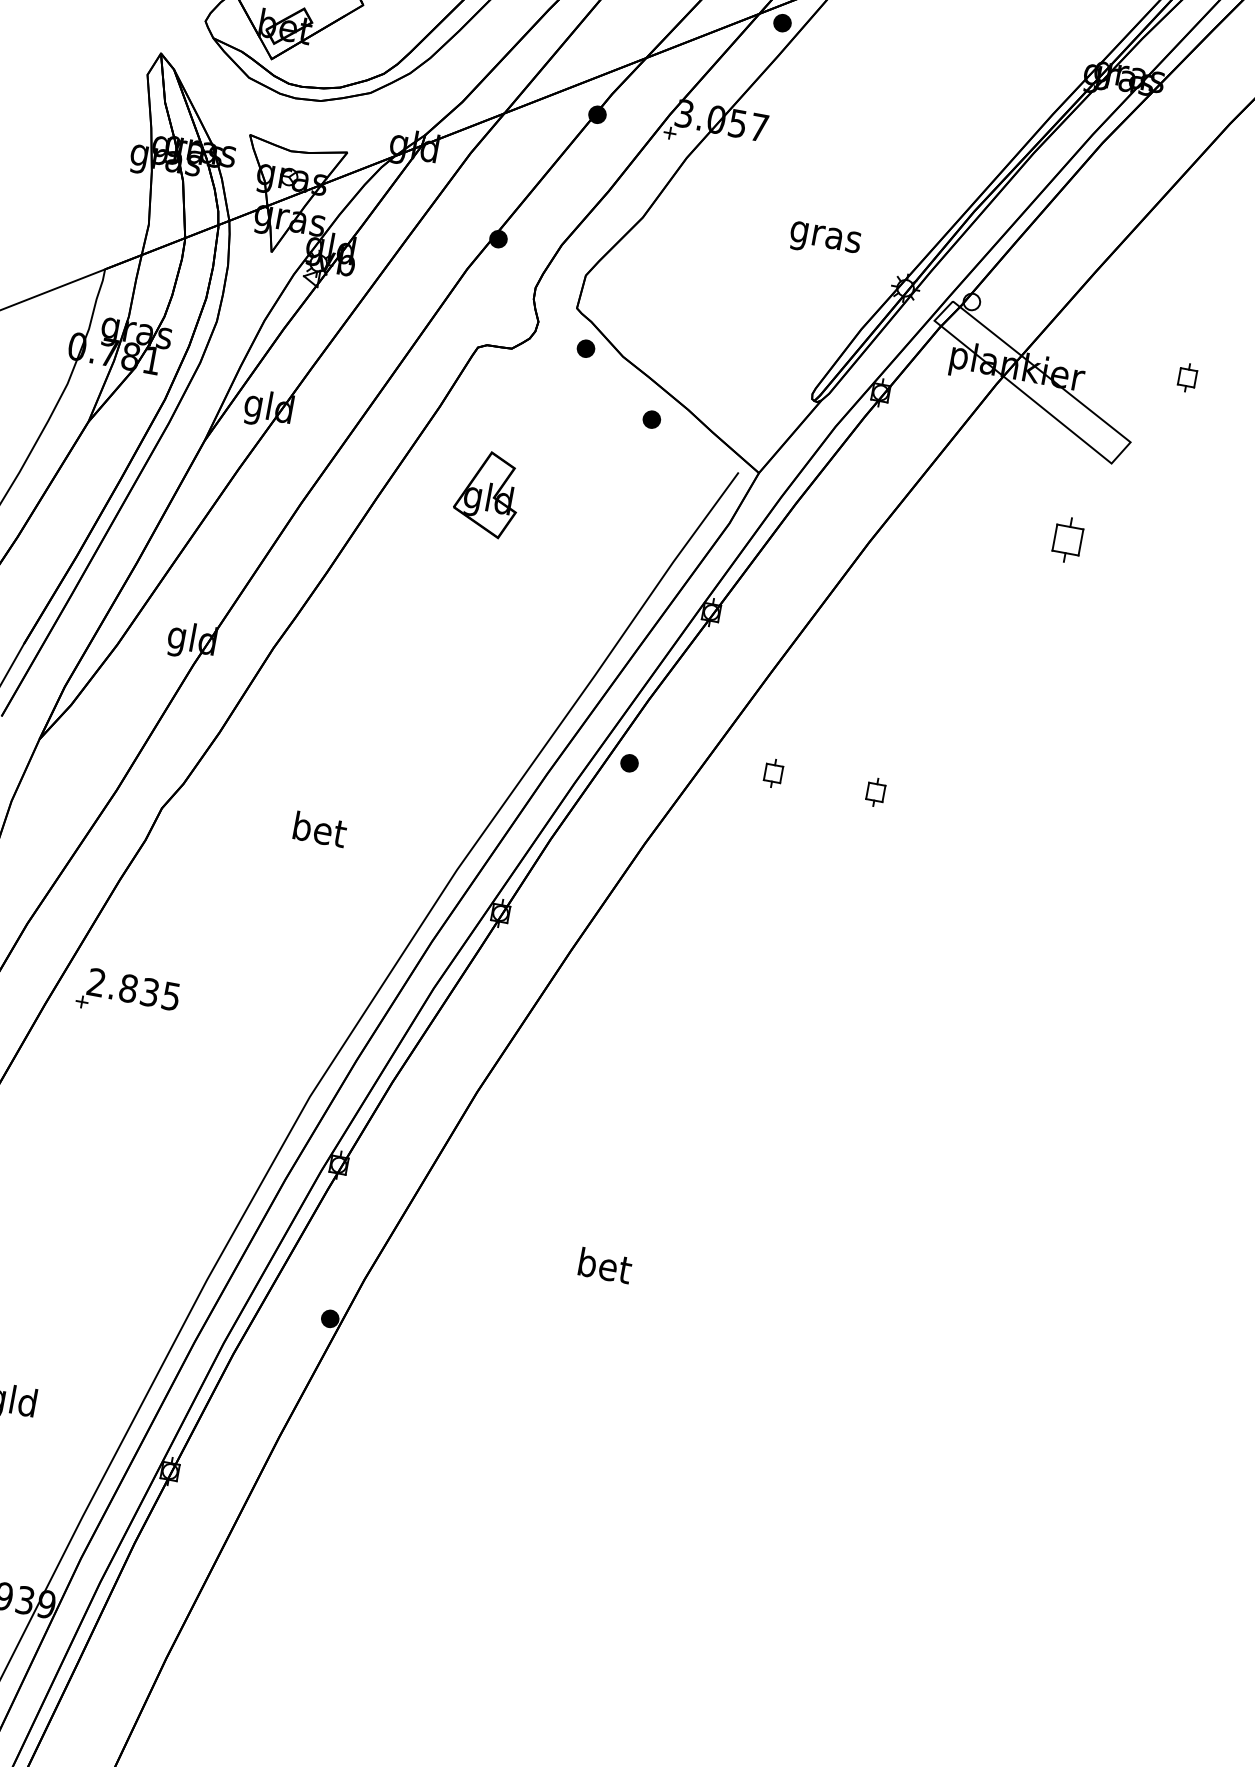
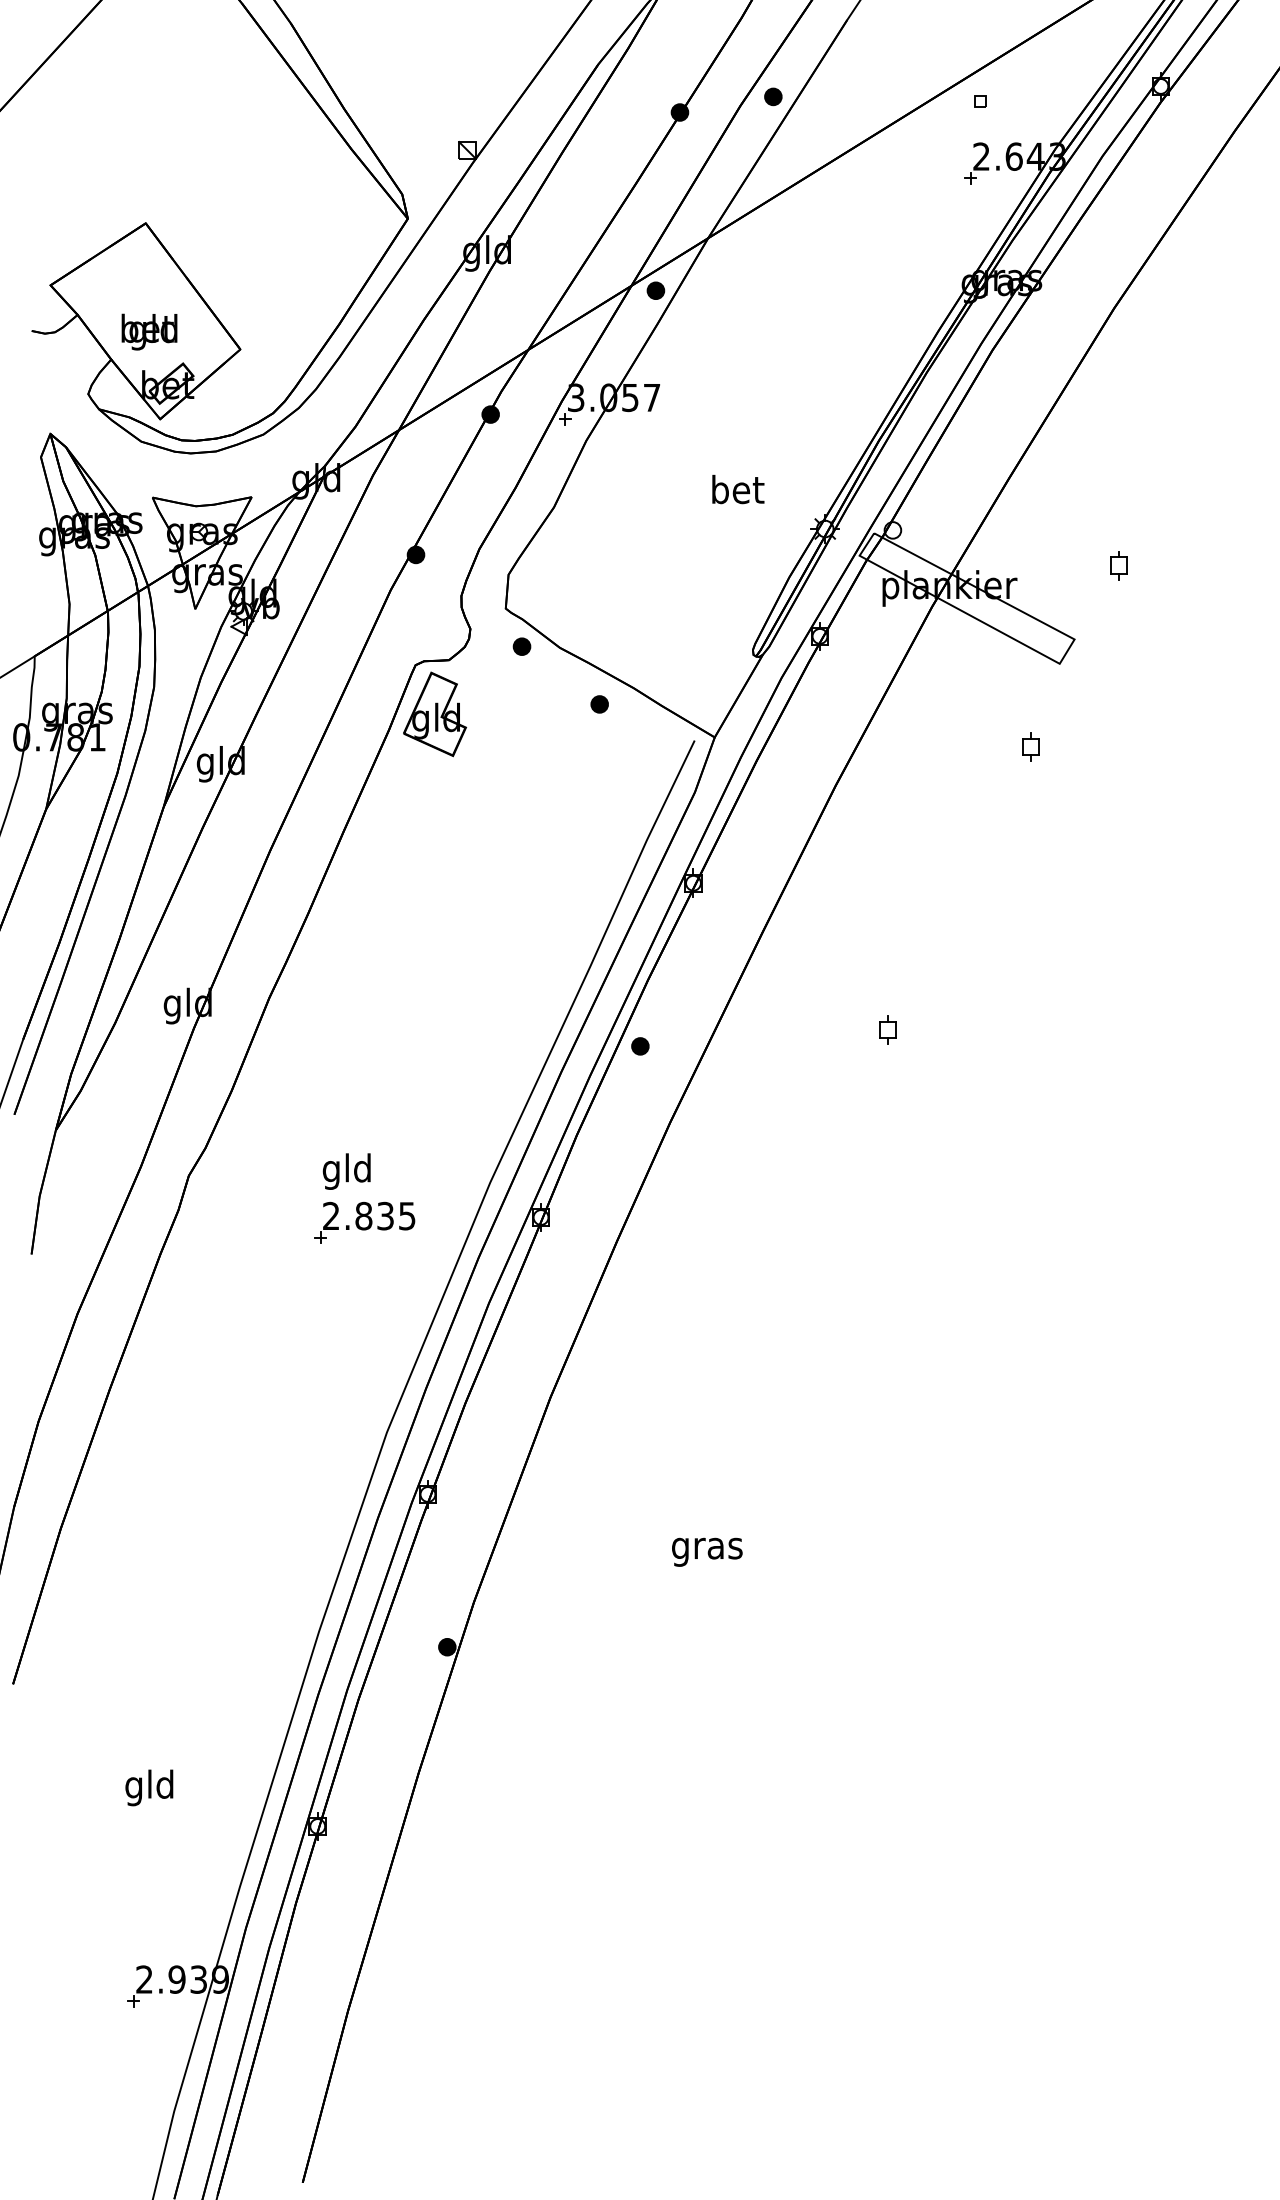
text: (825, 236) -> (737, 492), gras -> bet
part: (488, 494) -> (435, 714), moved
part: (1067, 539) -> (1030, 746), size x0.62
part: (773, 772) -> (783, 1029), removed
text: (319, 833) -> (348, 1171), bet -> gld
part: (128, 994) -> (364, 1222), moved
text: (604, 1269) -> (707, 1548), bet -> gras

